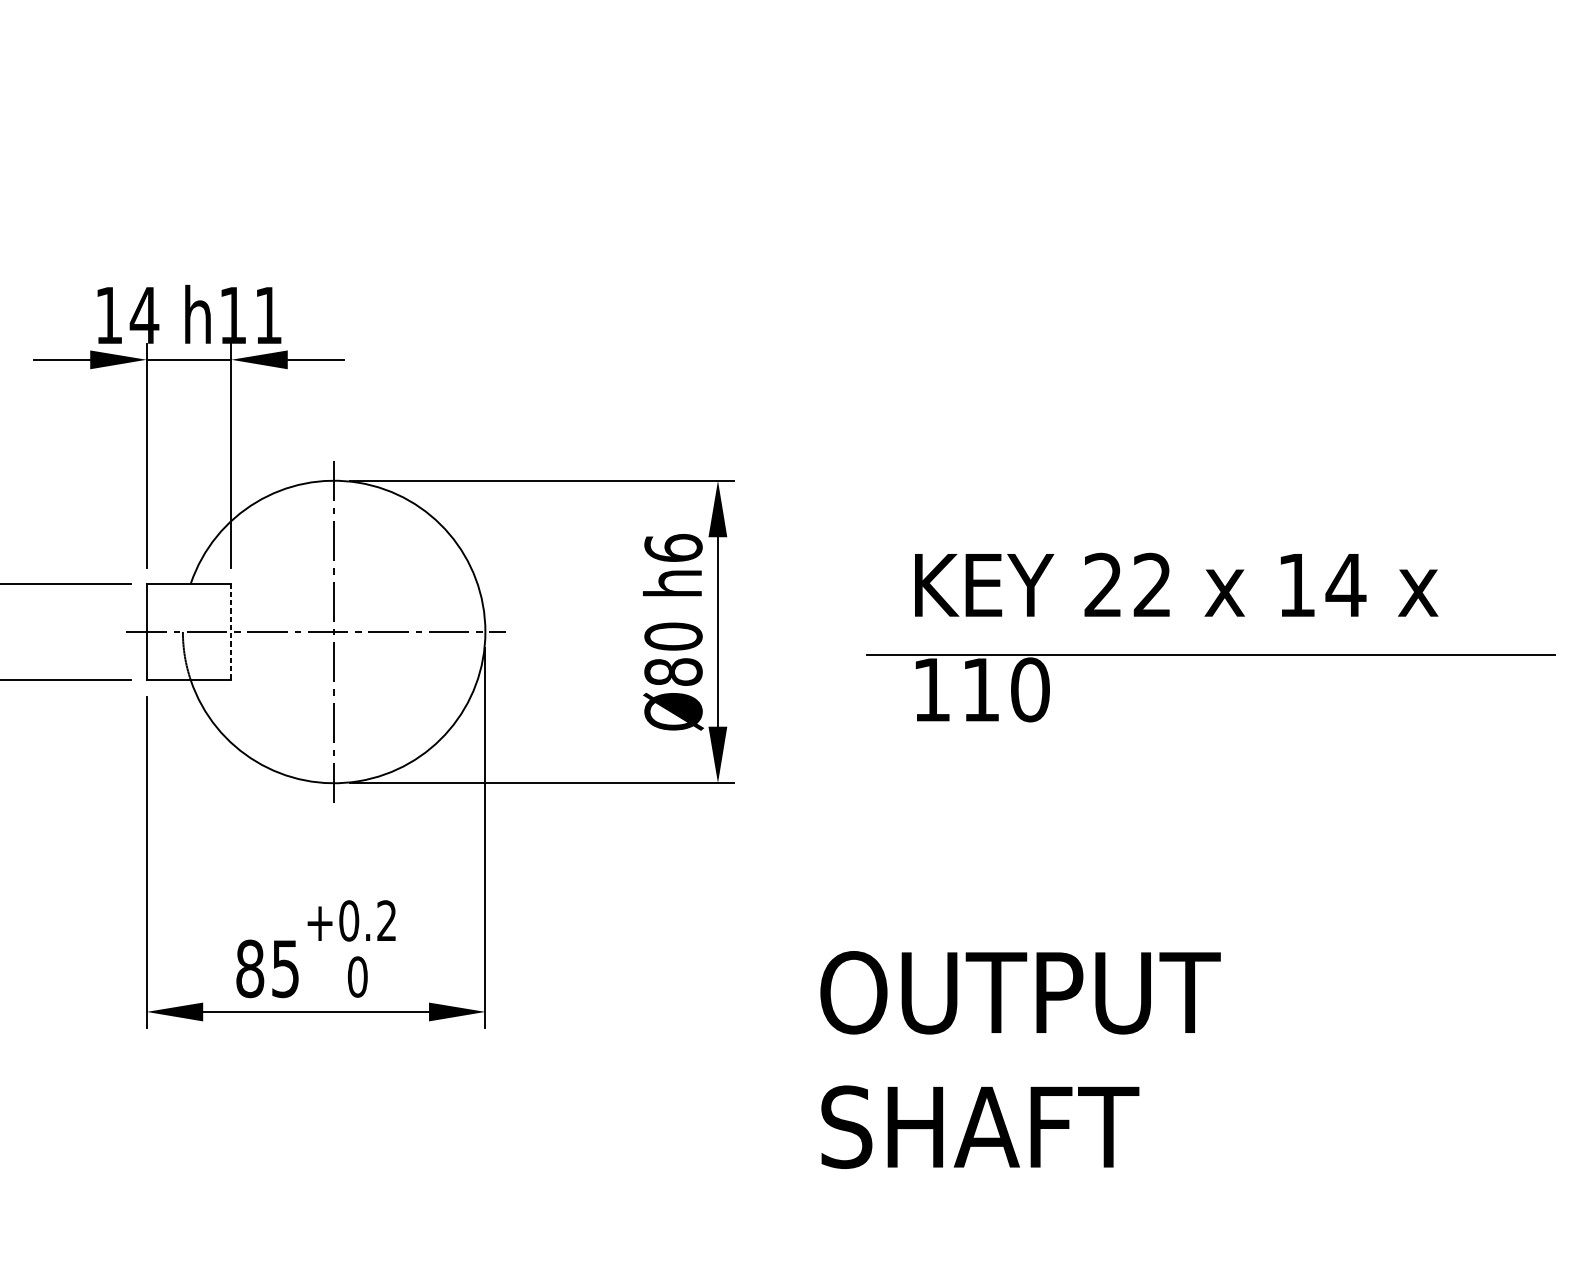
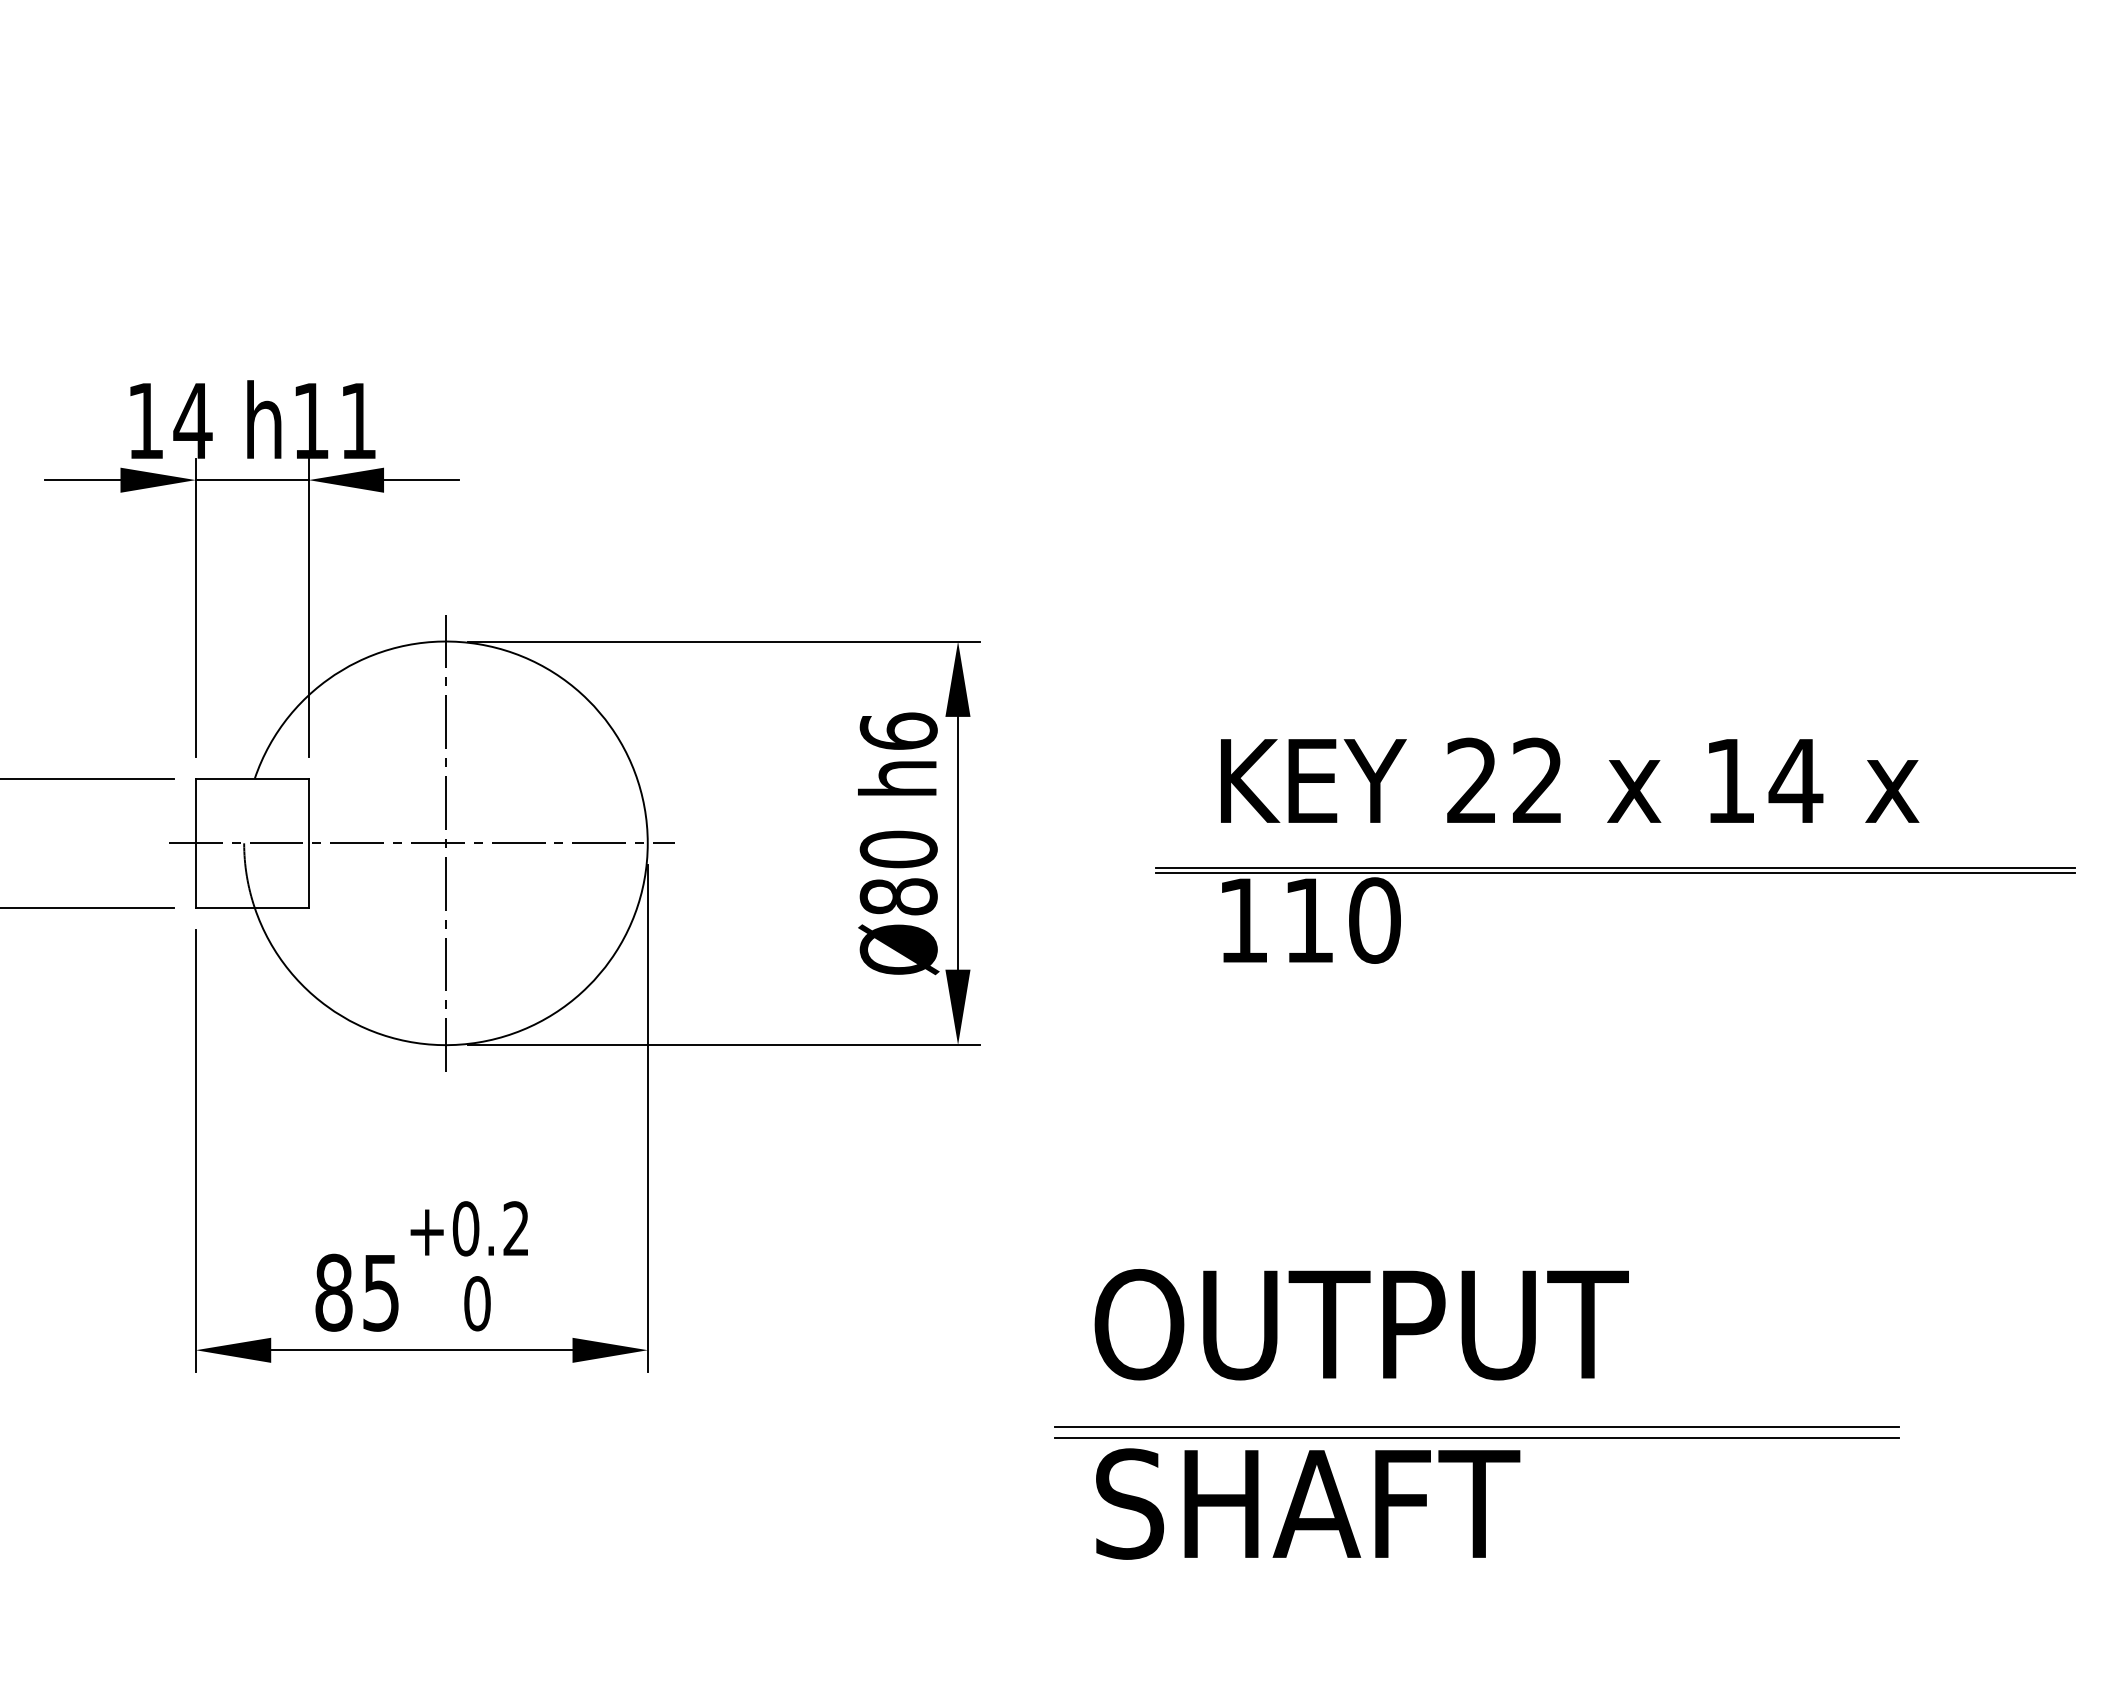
line: (231, 632) -> (308, 843), dashed -> solid
line: (1210, 650) -> (1615, 868), added
line: (1106, 1069) -> (1476, 1426), added
line: (1106, 1077) -> (1476, 1437), added

